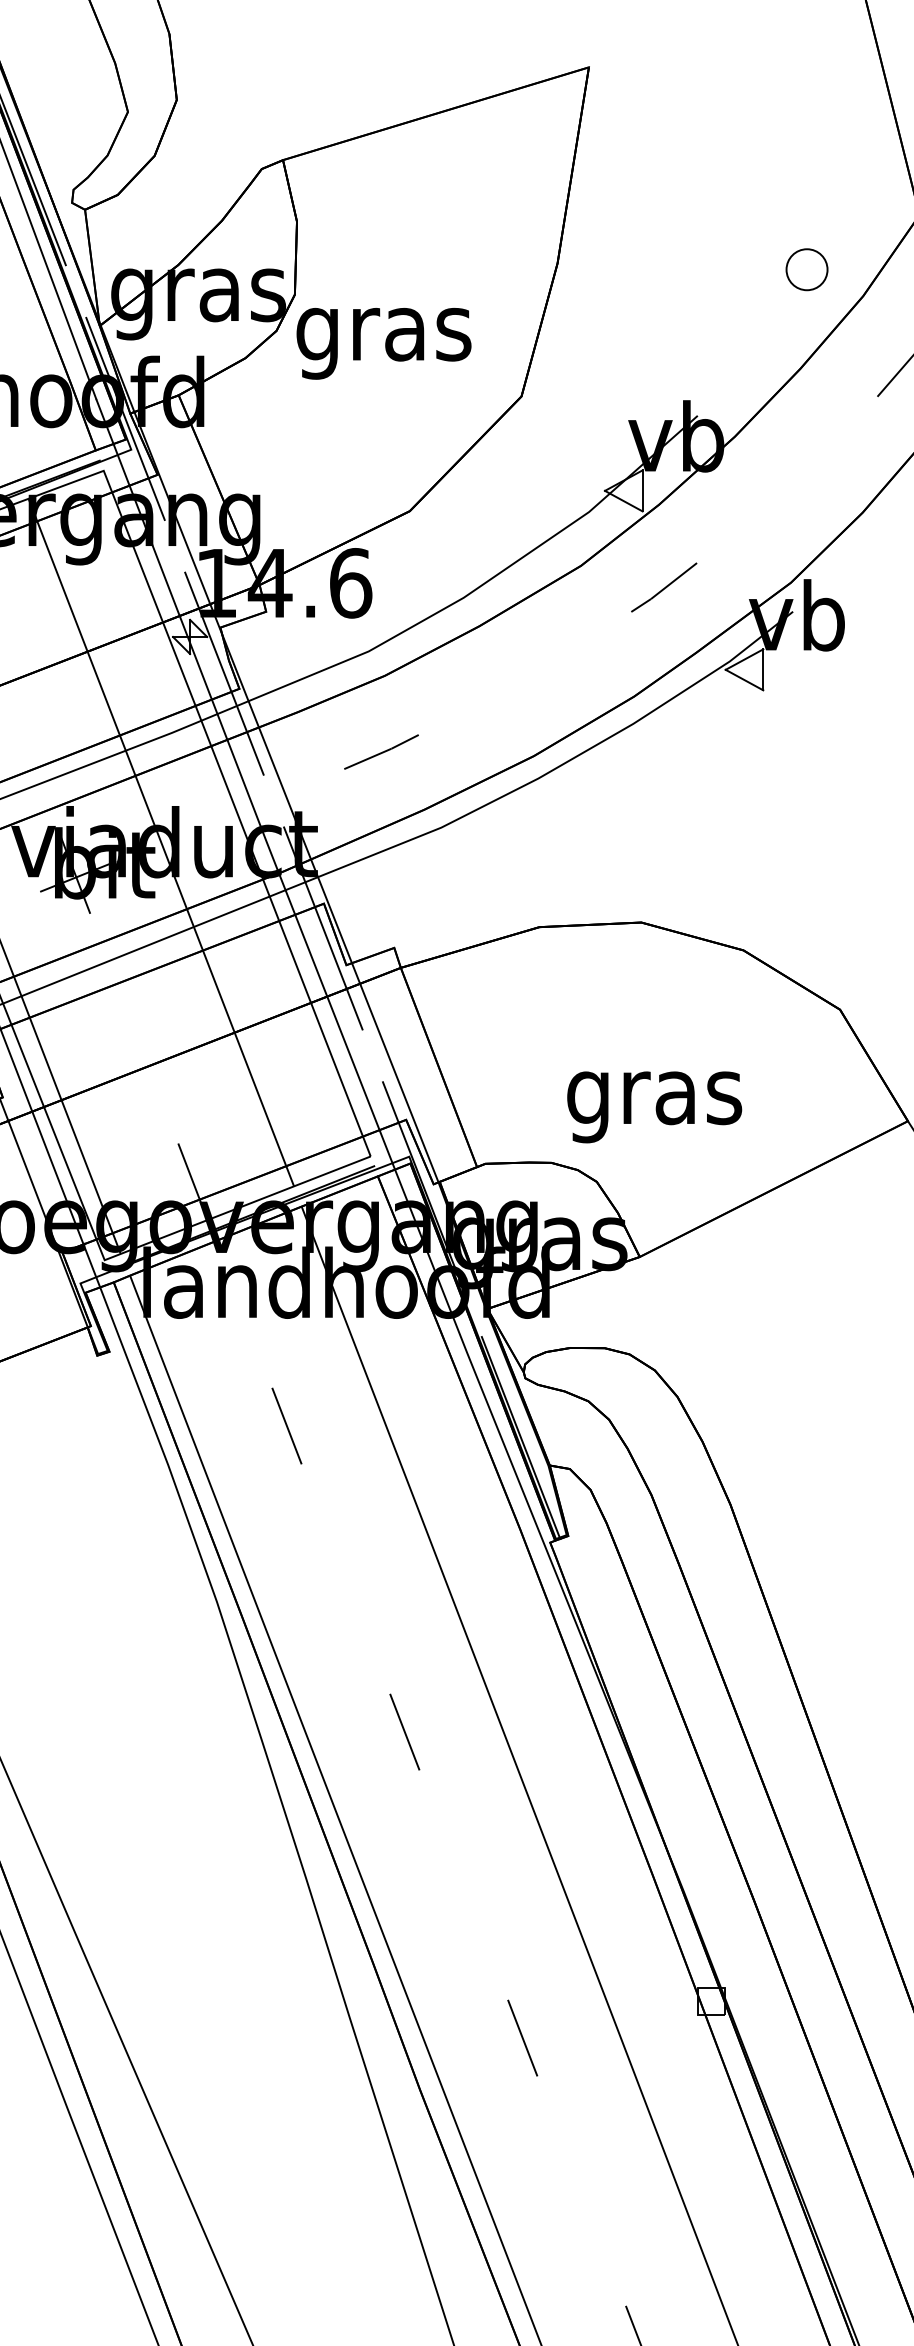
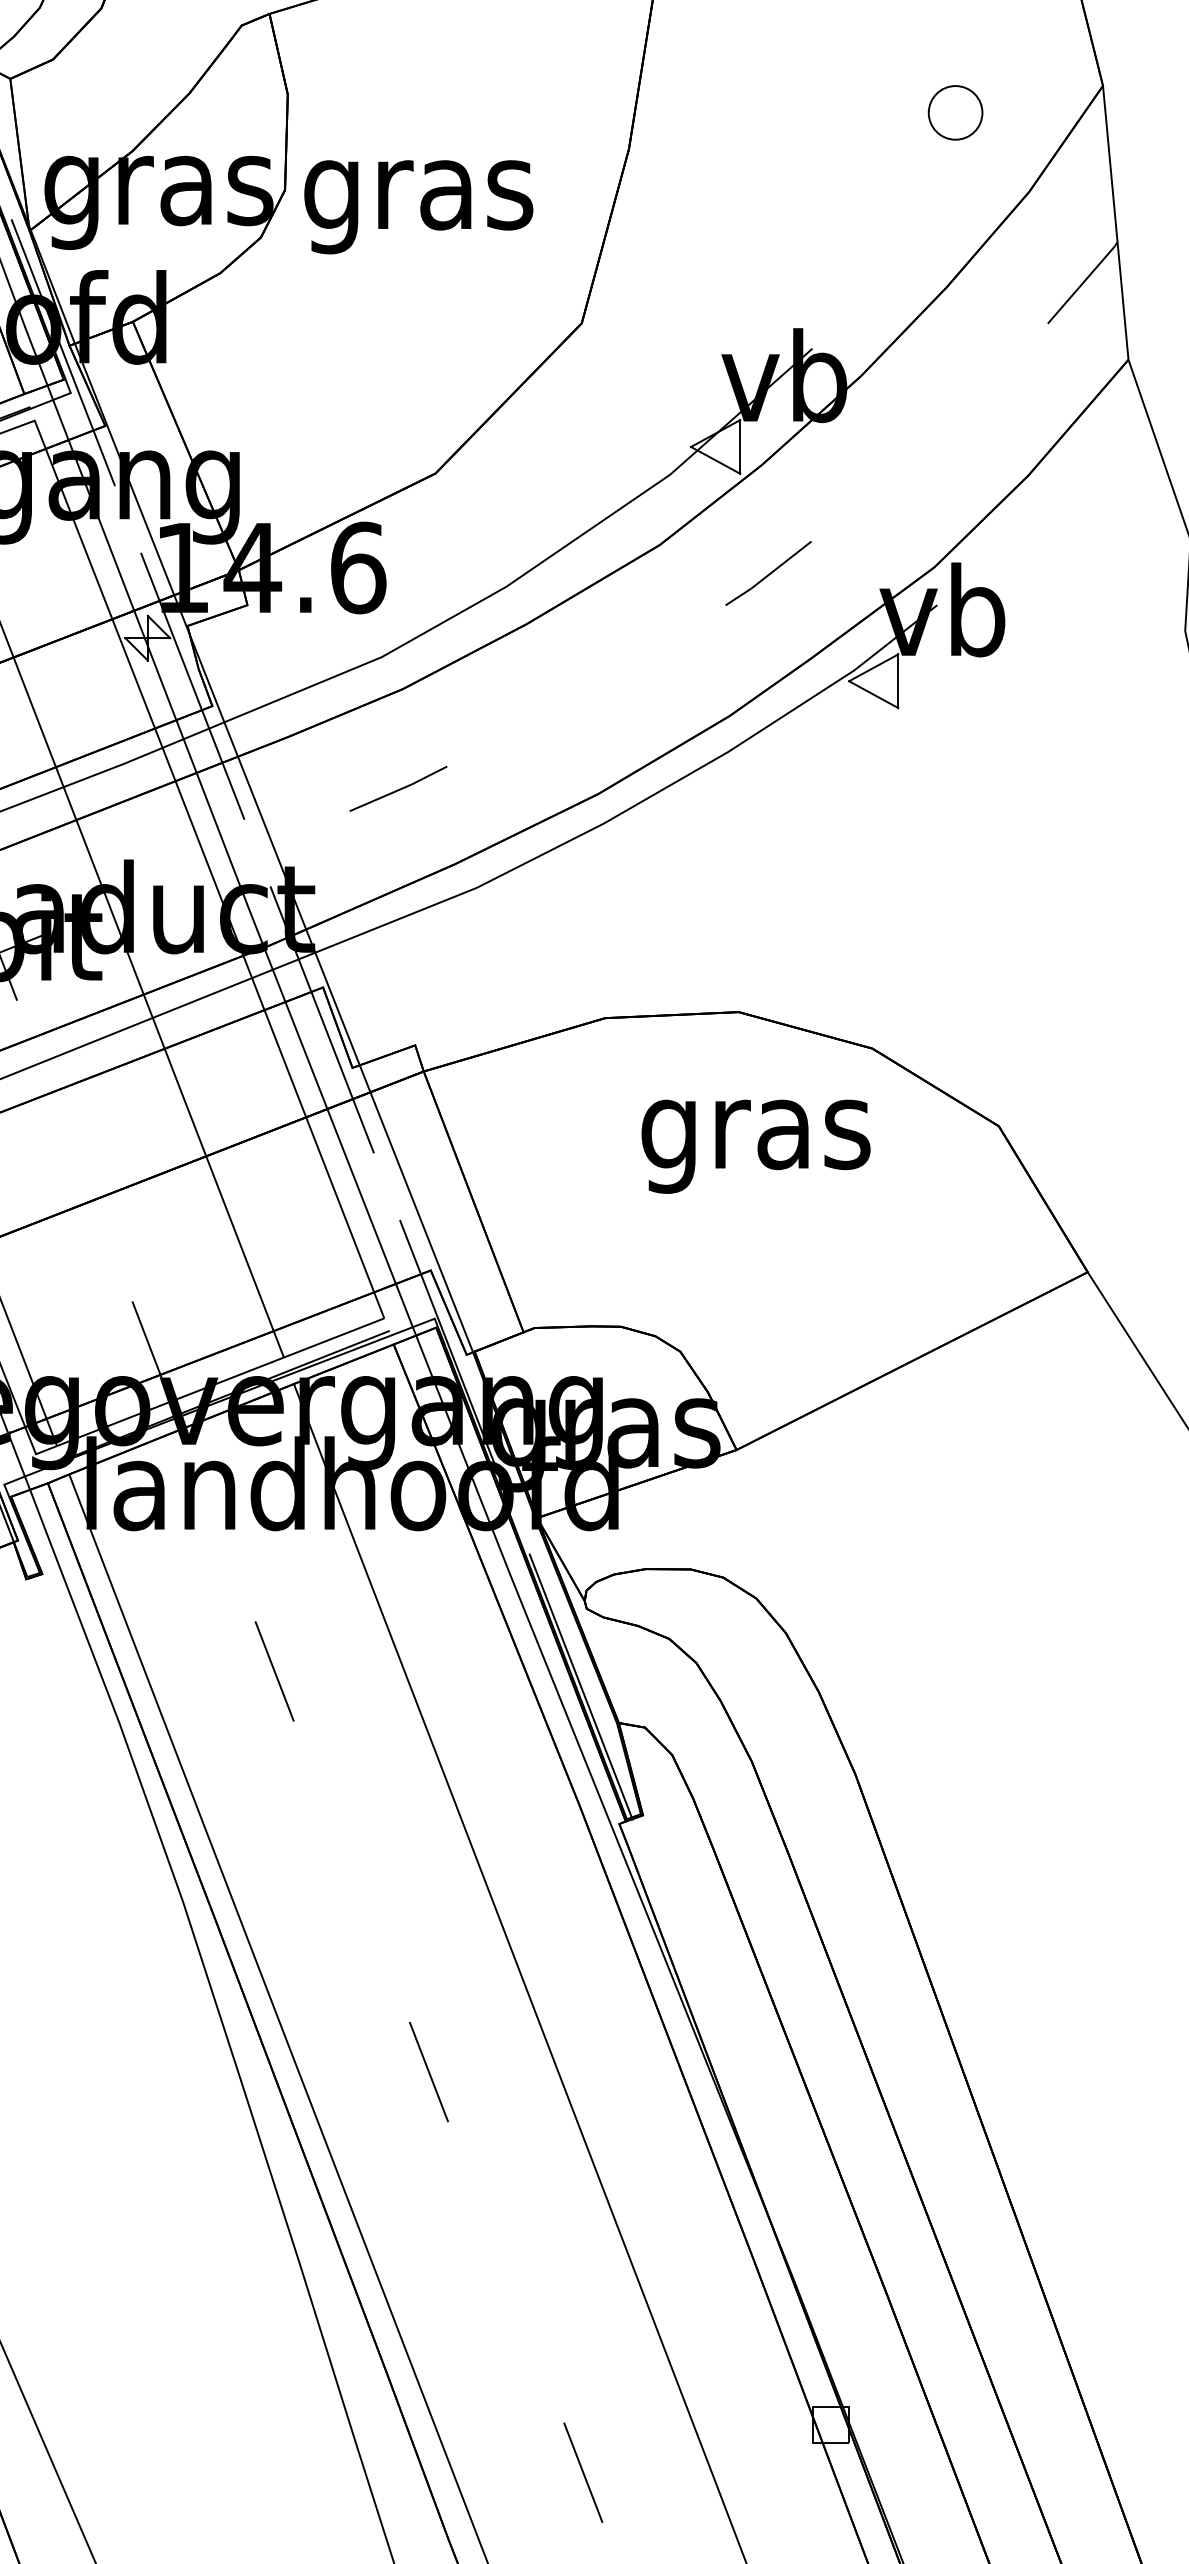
part: (806, 269) -> (954, 112), moved
text: (383, 343) -> (418, 206), moved
text: (654, 1107) -> (755, 1146), moved

